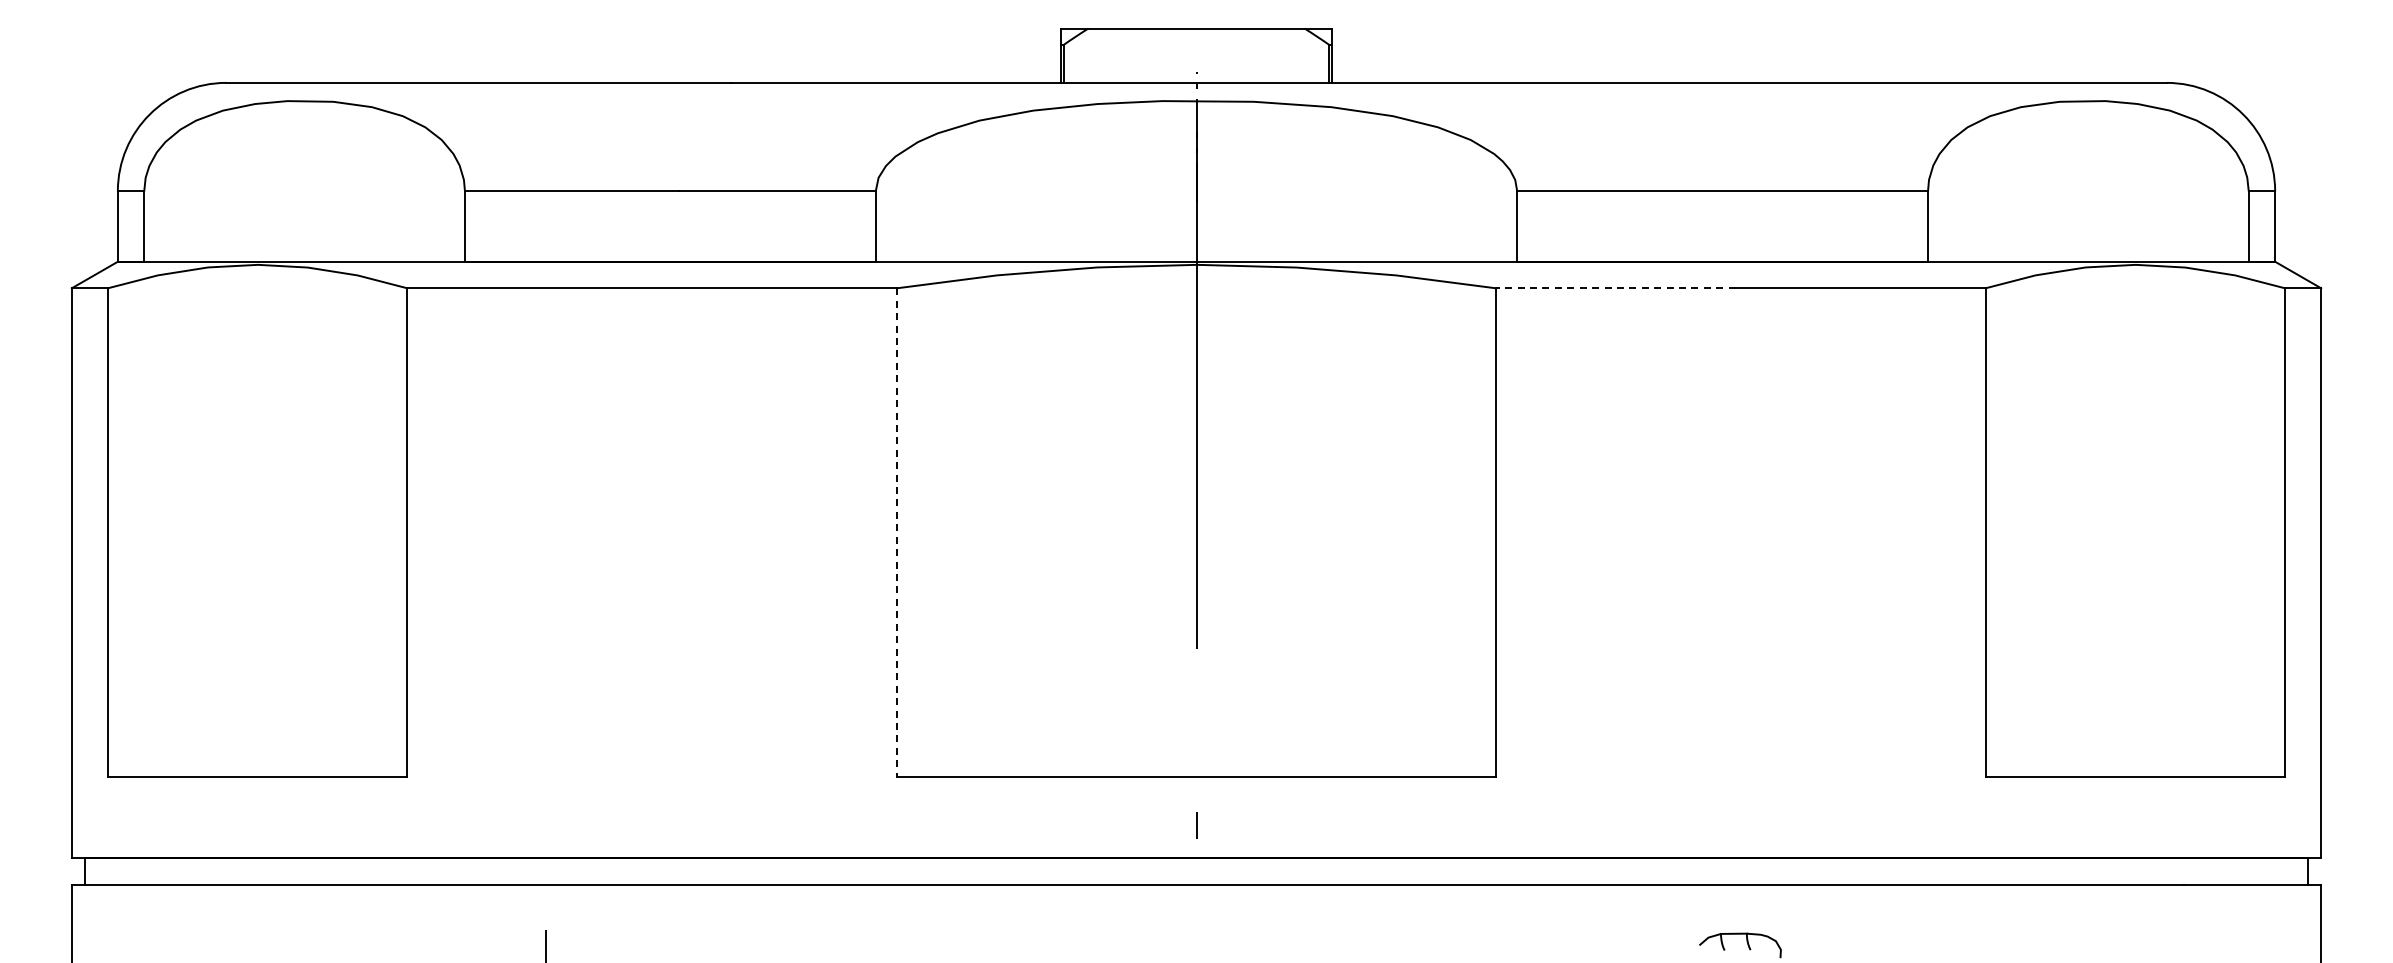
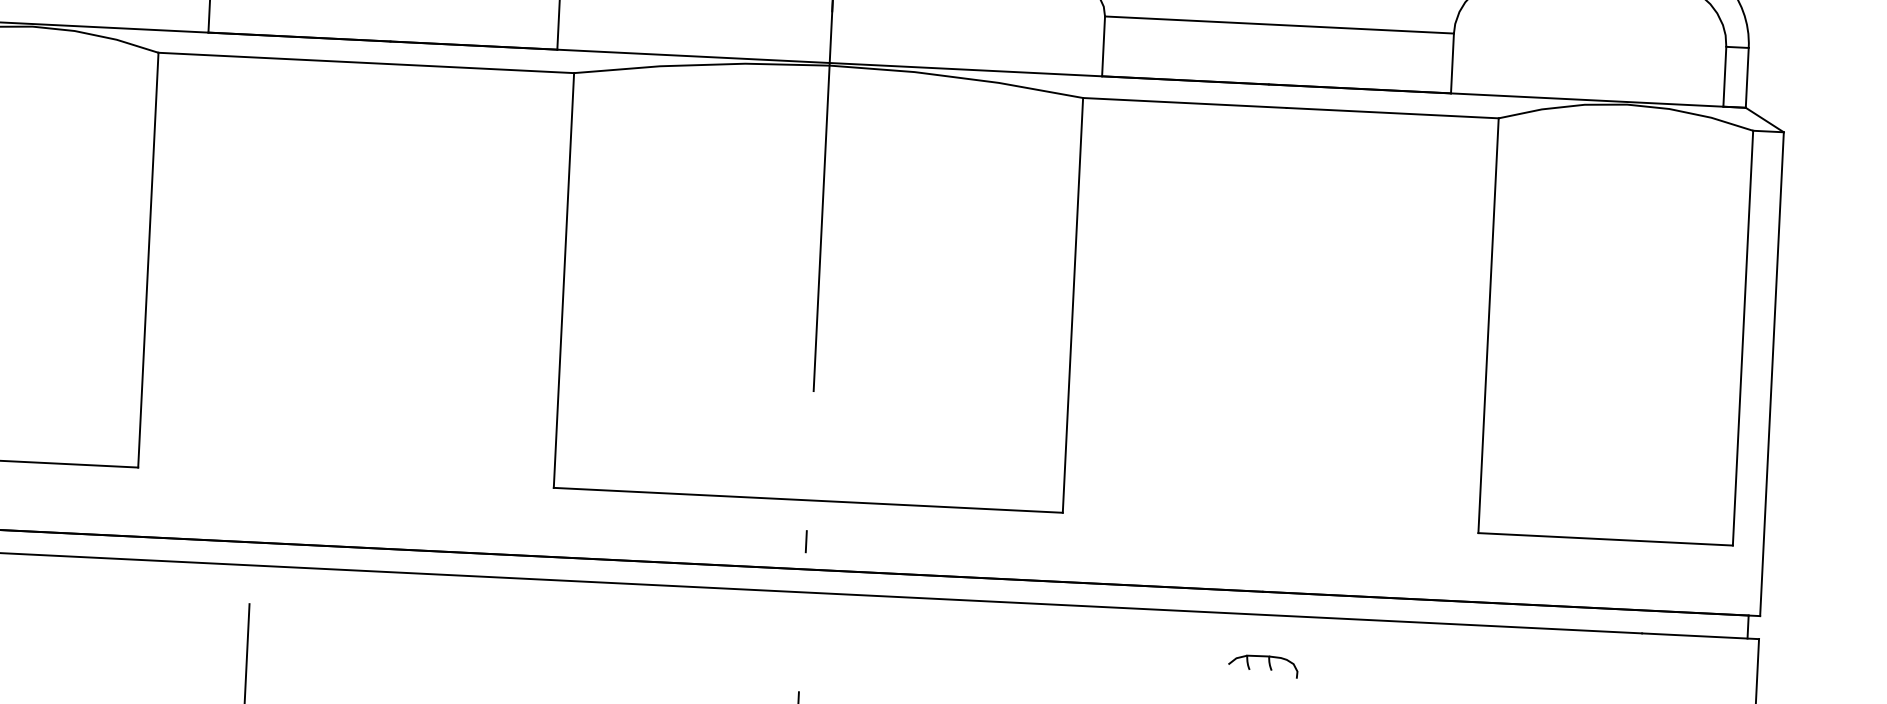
line: (1615, 288) -> (1184, 103), dashed -> solid
line: (896, 533) -> (563, 281), dashed -> solid

